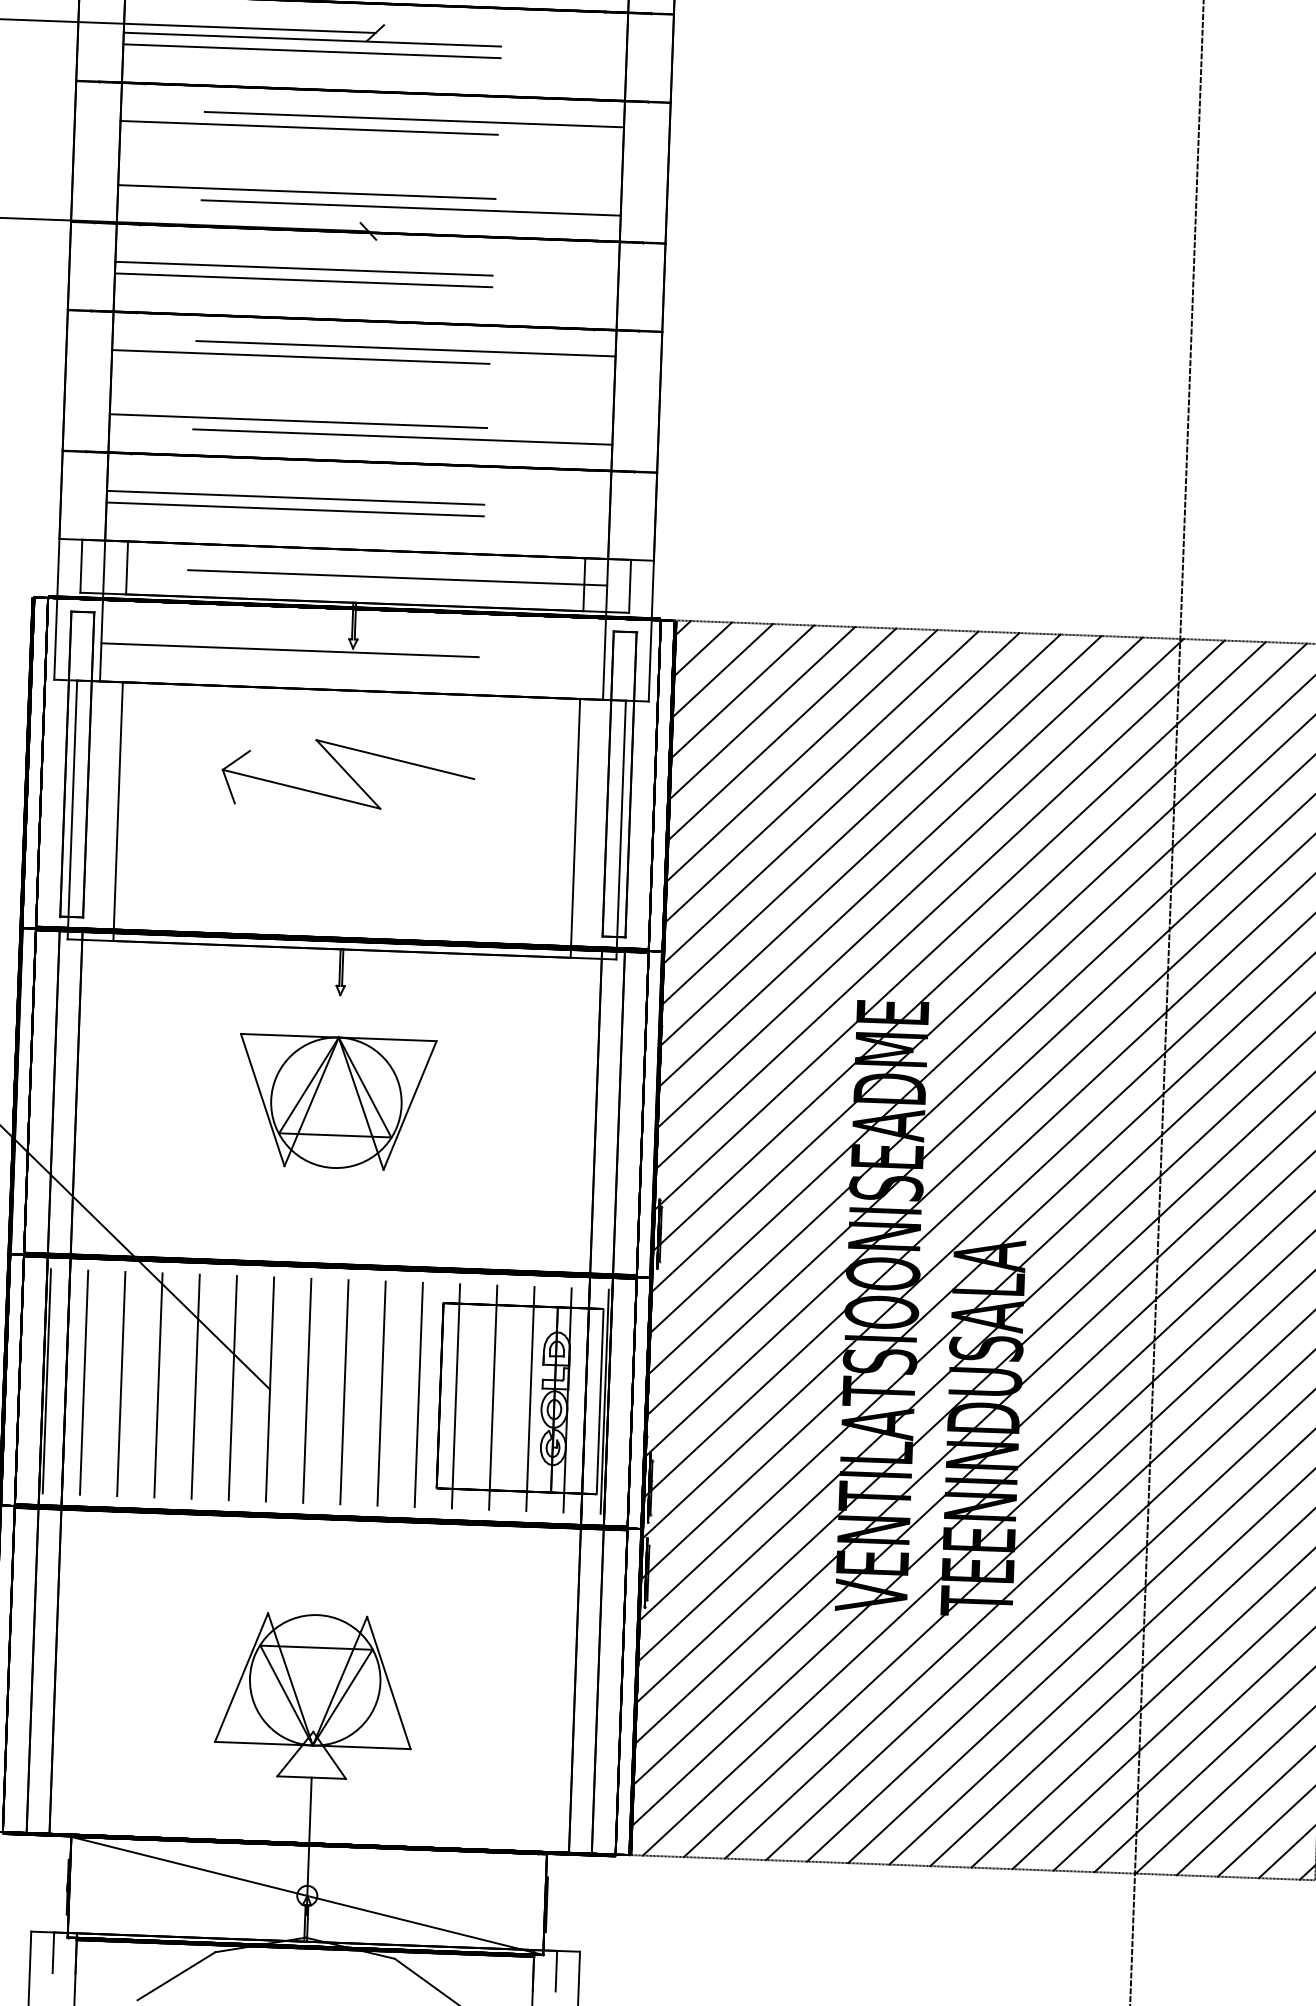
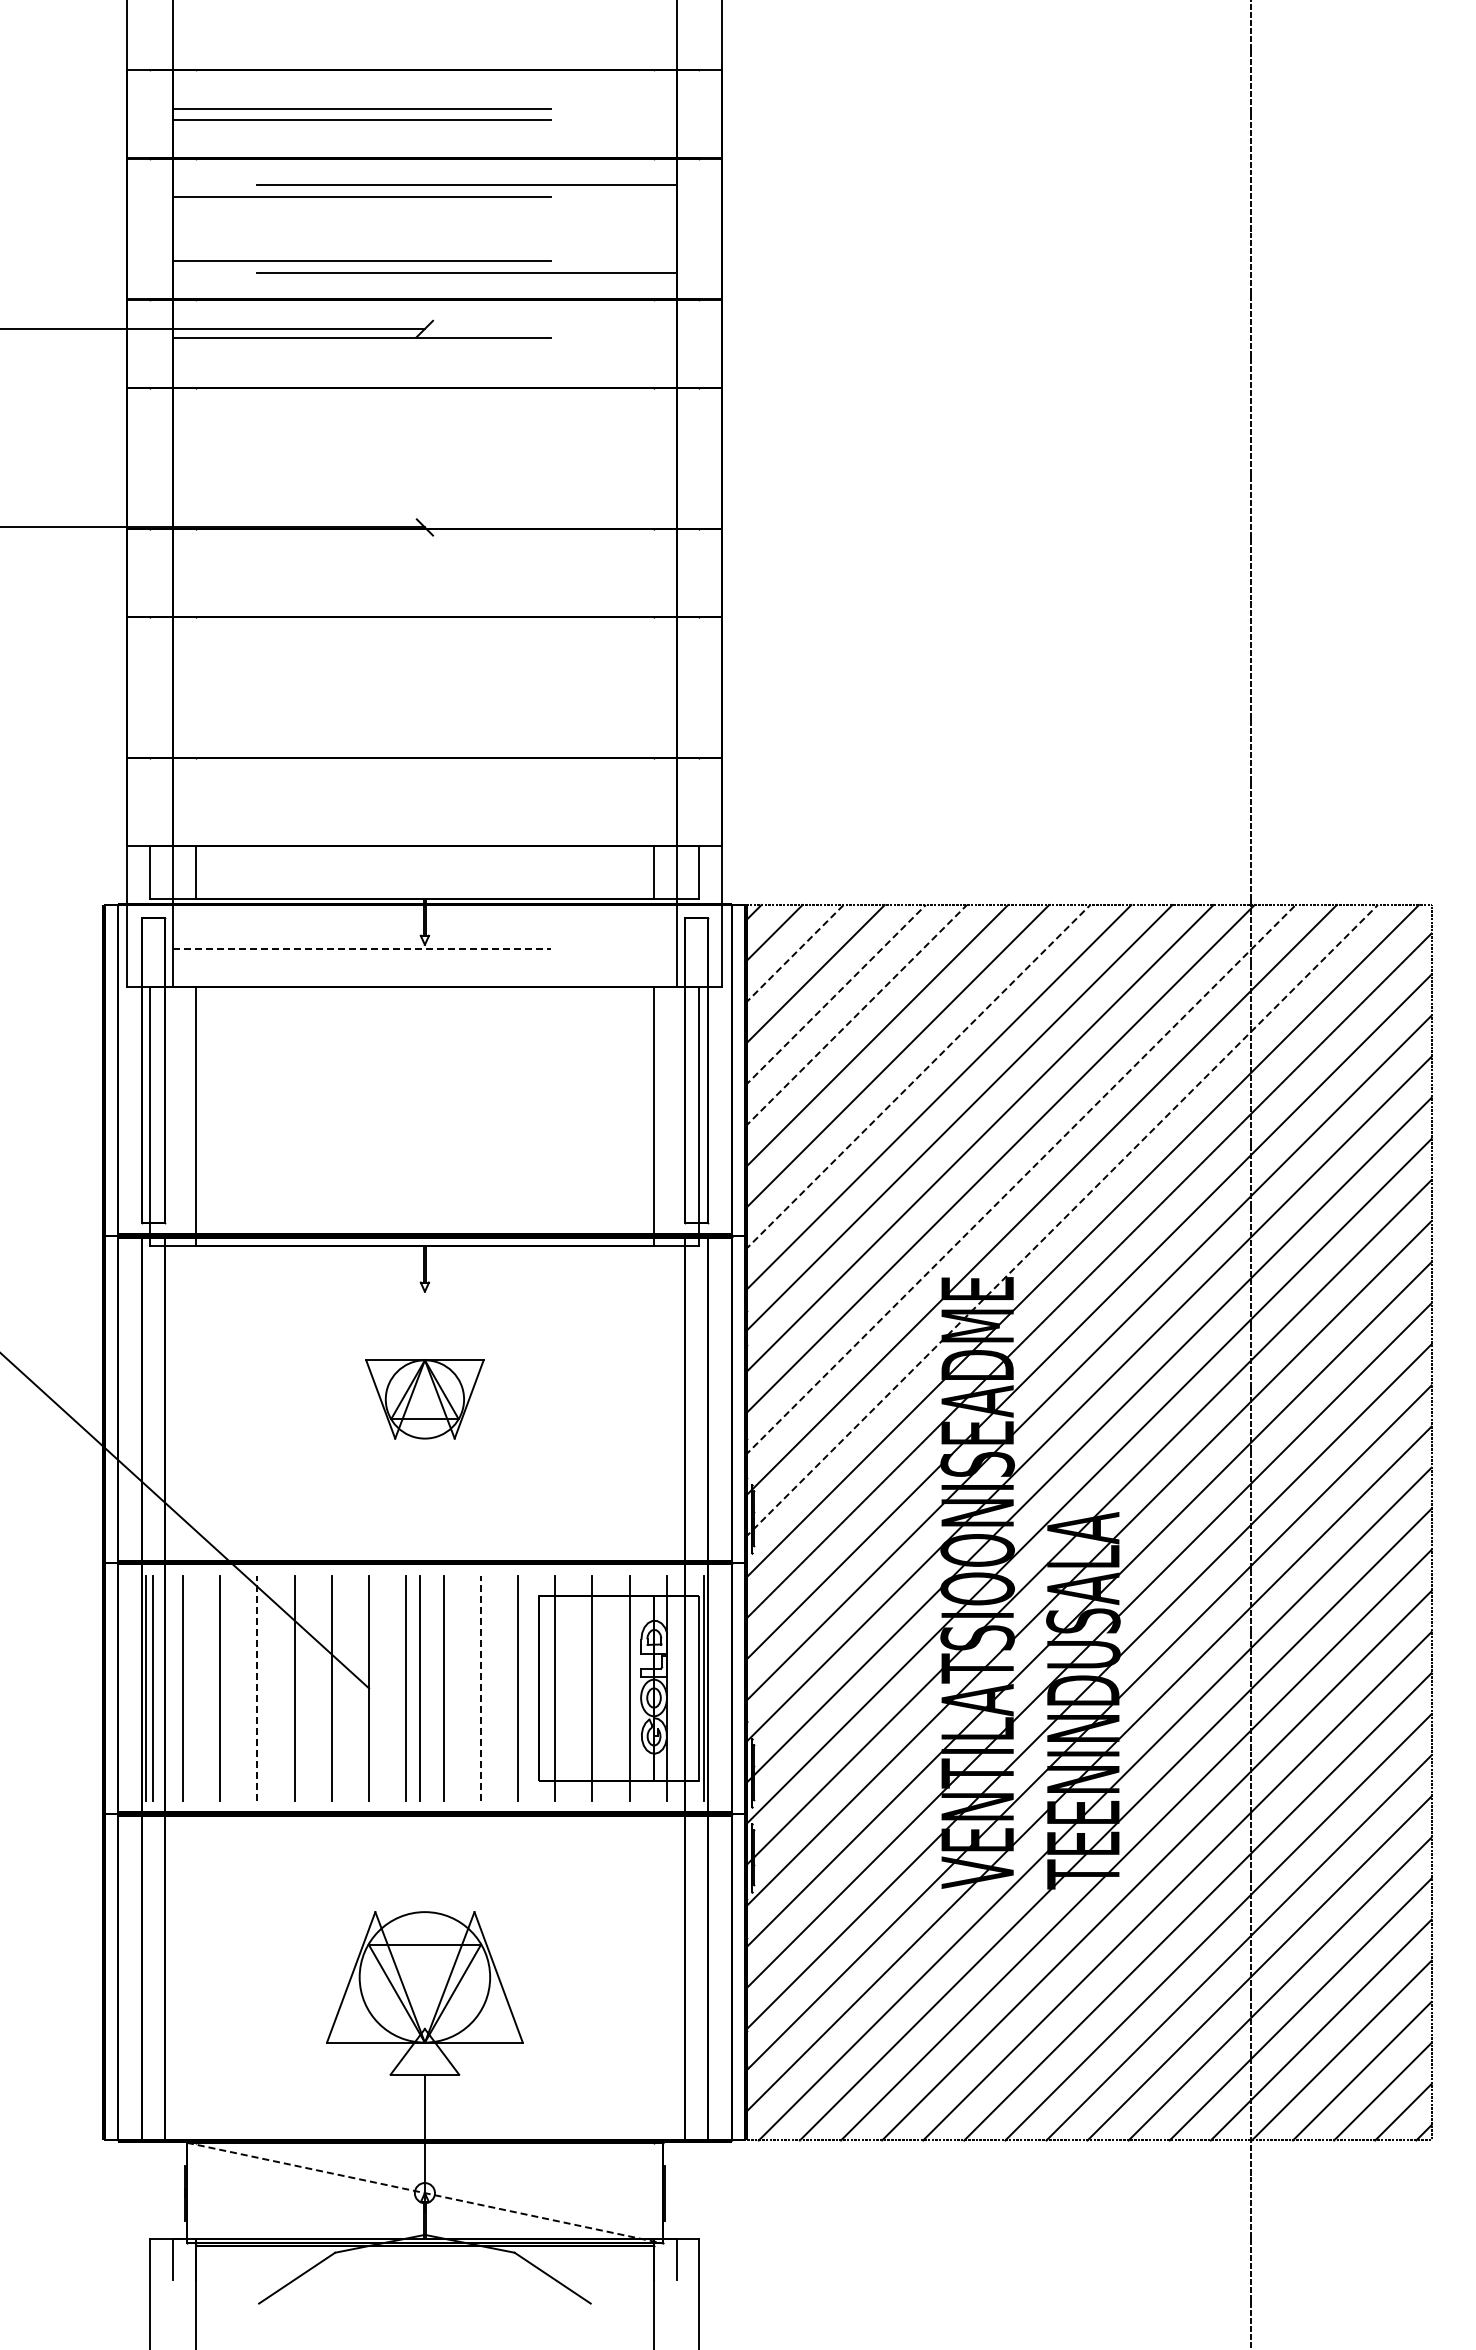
line: (311, 51) -> (361, 349), removed
line: (414, 120) -> (466, 414), removed
line: (308, 128) -> (361, 426), removed
line: (306, 192) -> (361, 490), removed
line: (410, 207) -> (466, 502), removed
line: (303, 269) -> (361, 567), removed
line: (303, 280) -> (361, 578), removed
line: (405, 348) -> (466, 643), removed
line: (300, 357) -> (361, 655), removed
line: (297, 420) -> (361, 719), removed
line: (402, 436) -> (466, 731), removed
line: (295, 497) -> (361, 796), removed
line: (294, 509) -> (361, 808), removed
line: (397, 577) -> (466, 872), removed
line: (290, 649) -> (362, 948), solid -> dashed
line: (722, 671) -> (794, 954), solid -> dashed
line: (761, 714) -> (835, 995), solid -> dashed
line: (781, 734) -> (856, 1015), solid -> dashed
part: (348, 774) -> (424, 1070), removed
line: (840, 799) -> (917, 1077), solid -> dashed
line: (939, 904) -> (1020, 1179), solid -> dashed
line: (979, 947) -> (1061, 1220), solid -> dashed
part: (335, 1102) -> (424, 1399), size x0.6
line: (53, 1381) -> (152, 1688), added
line: (158, 1384) -> (257, 1687), solid -> dashed
line: (320, 1391) -> (419, 1688), added
line: (381, 1392) -> (480, 1687), solid -> dashed
line: (307, 1896) -> (425, 2193), solid -> dashed

